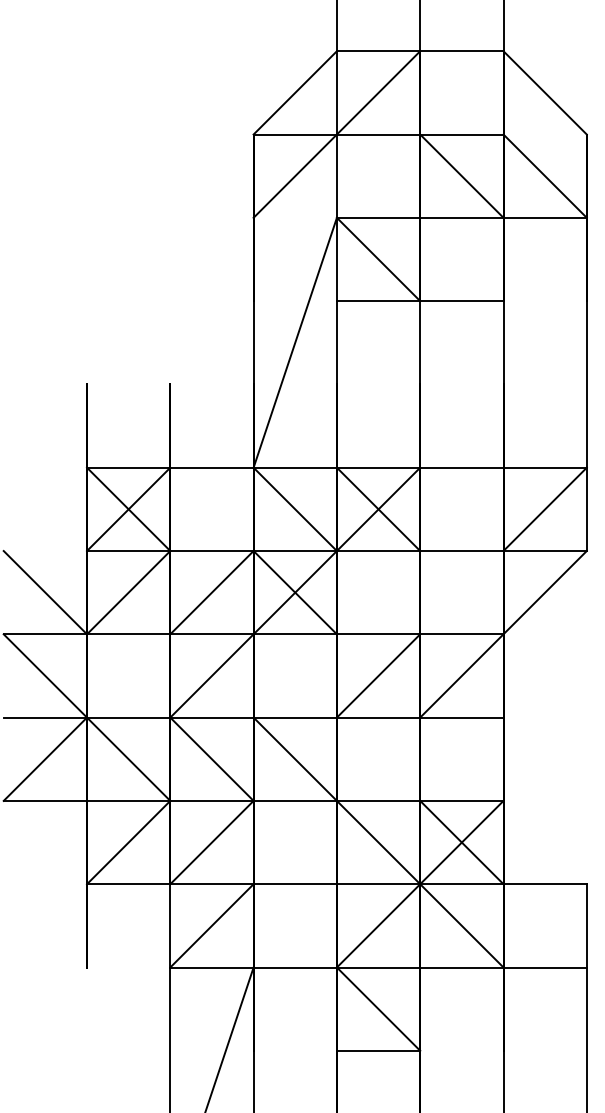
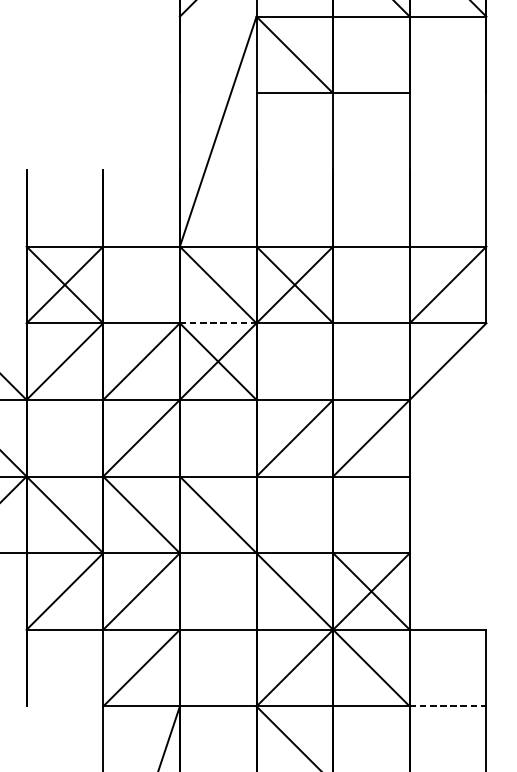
line: (295, 551) -> (218, 323), solid -> dashed
line: (545, 967) -> (448, 706), solid -> dashed

